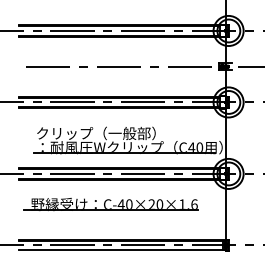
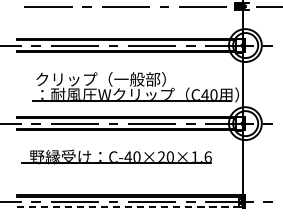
line: (123, 250) -> (130, 207), solid -> dashed

